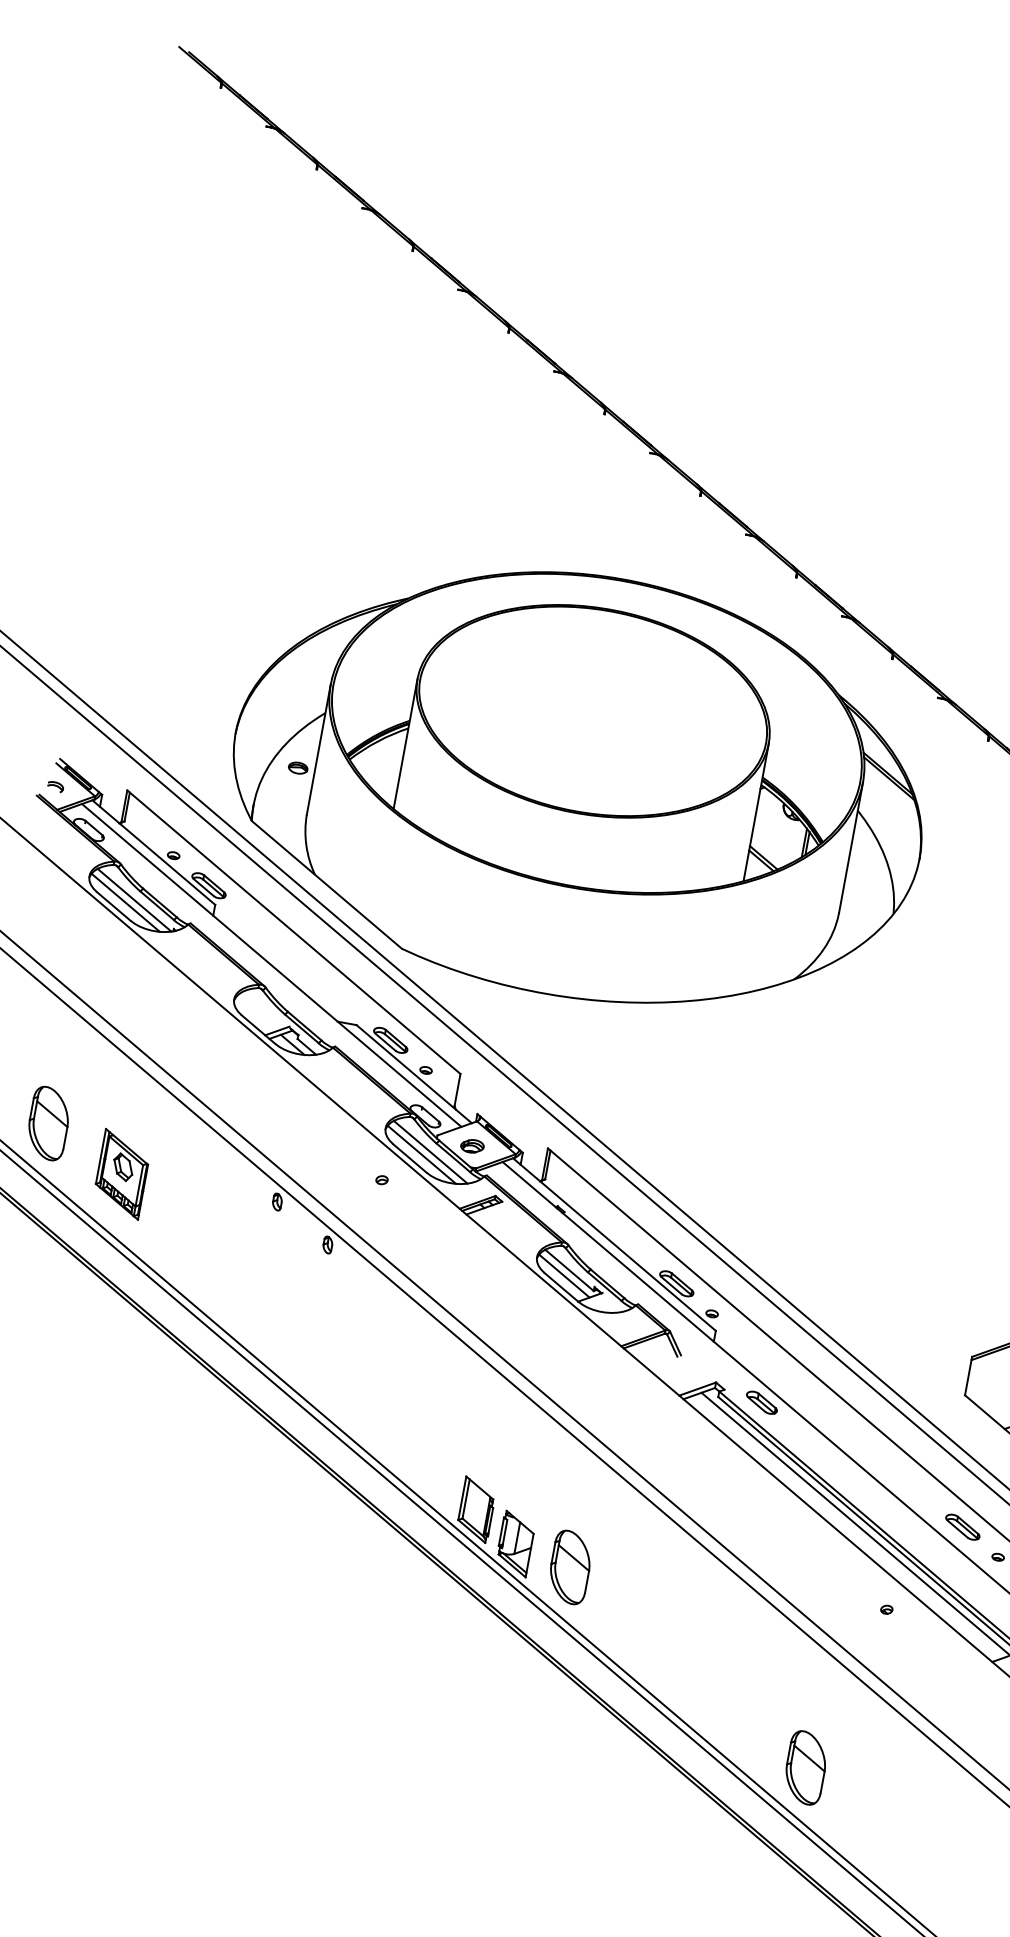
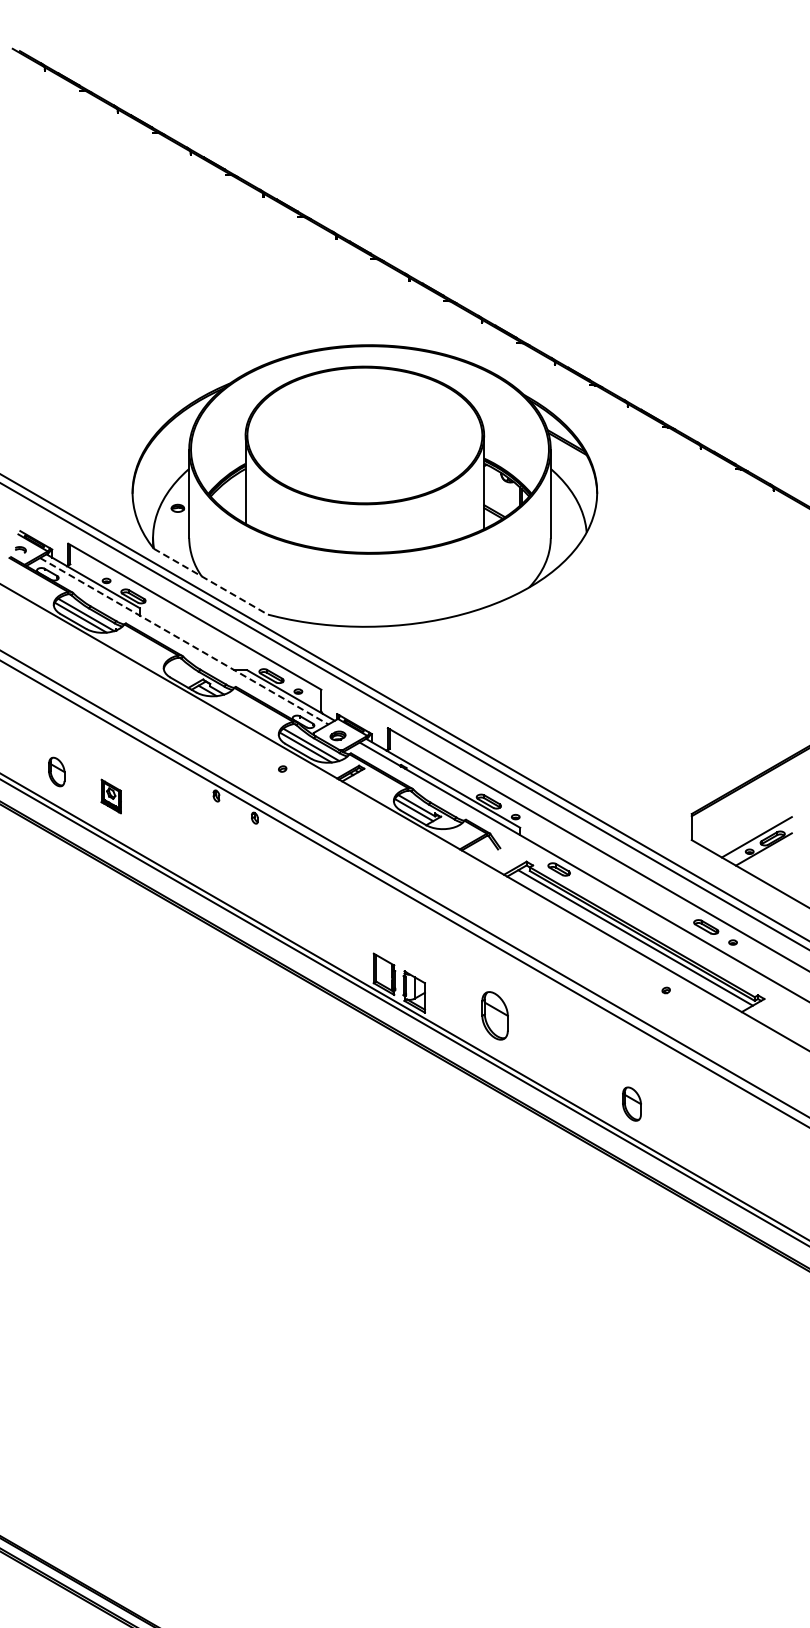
line: (326, 884) -> (210, 581), solid -> dashed
line: (271, 965) -> (184, 641), solid -> dashed
part: (48, 1122) -> (56, 771), size x0.6
part: (122, 1174) -> (111, 796), size x0.6
part: (569, 1566) -> (494, 1015), moved
part: (805, 1766) -> (631, 1103), size x0.7

